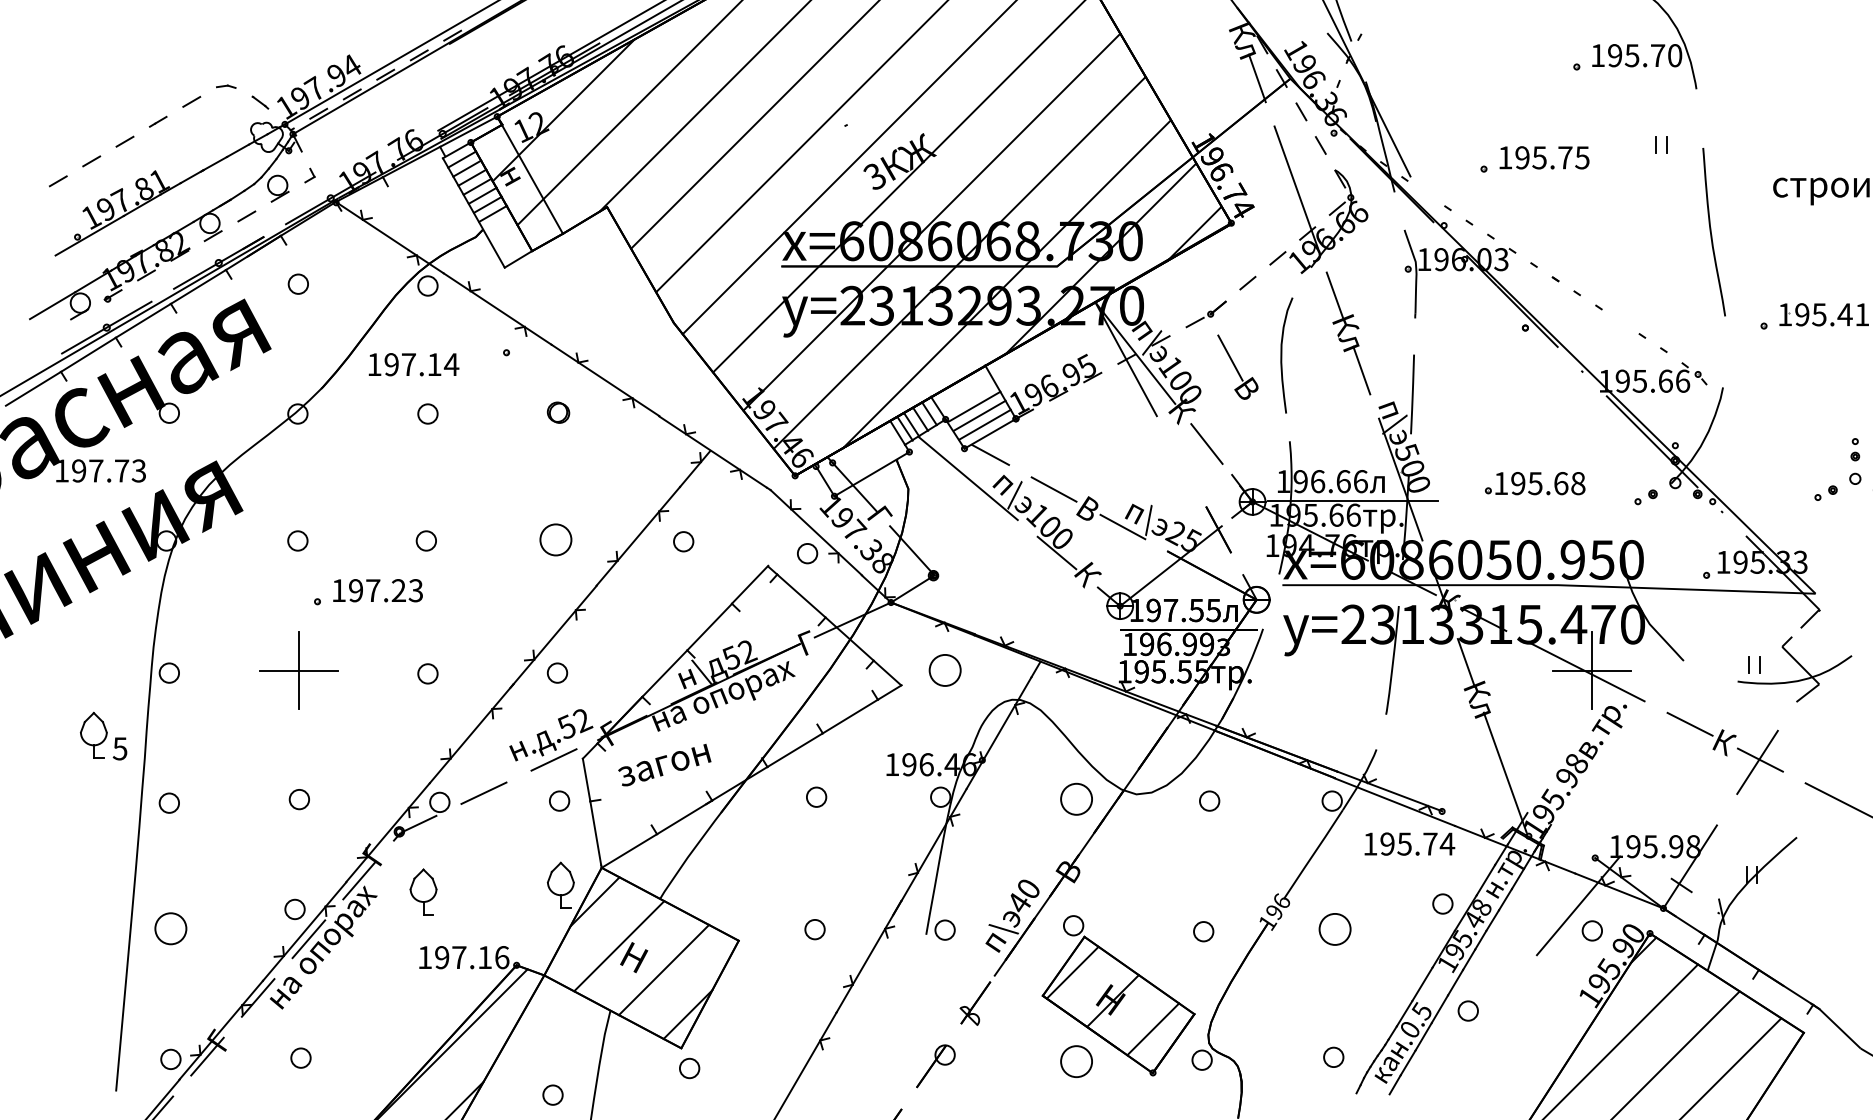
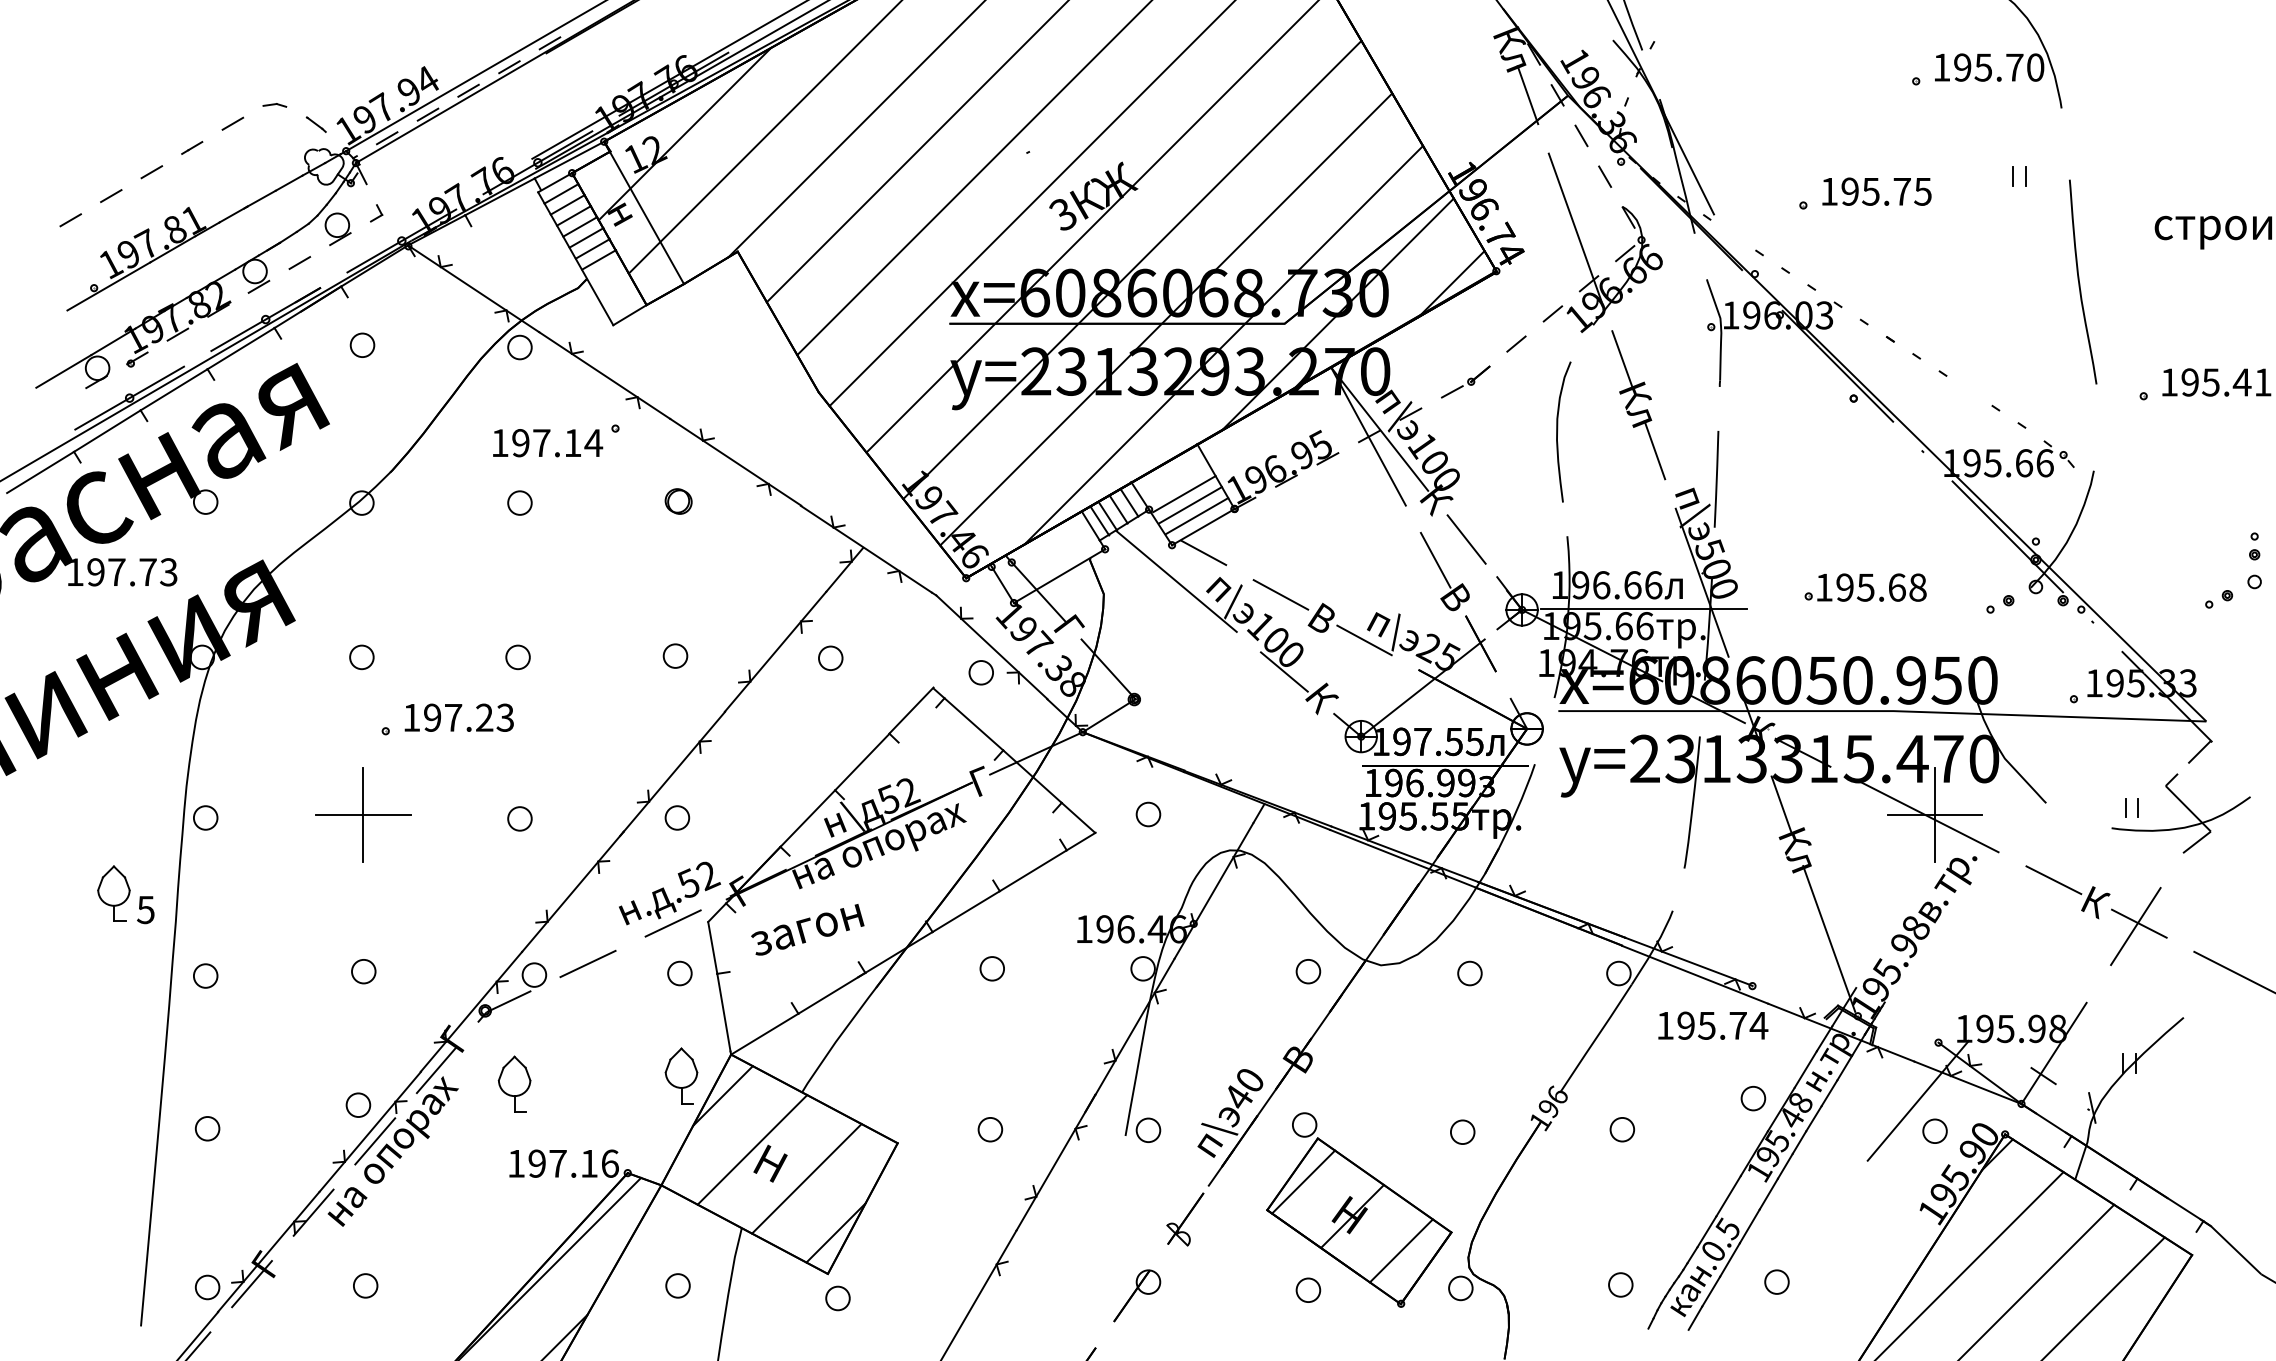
text: (413, 364) -> (547, 442), moved
part: (1237, 366) -> (1444, 570), moved
part: (555, 539) -> (674, 655), size x0.62
part: (944, 669) -> (1147, 813), size x0.62
part: (1076, 799) -> (1308, 971), size x0.62
part: (170, 928) -> (207, 1128), size x0.62
part: (1334, 929) -> (1621, 1129), size x0.62
part: (1467, 1010) -> (1776, 1281), moved
part: (1076, 1061) -> (1308, 1289), size x0.62
part: (552, 1094) -> (677, 1285), moved

